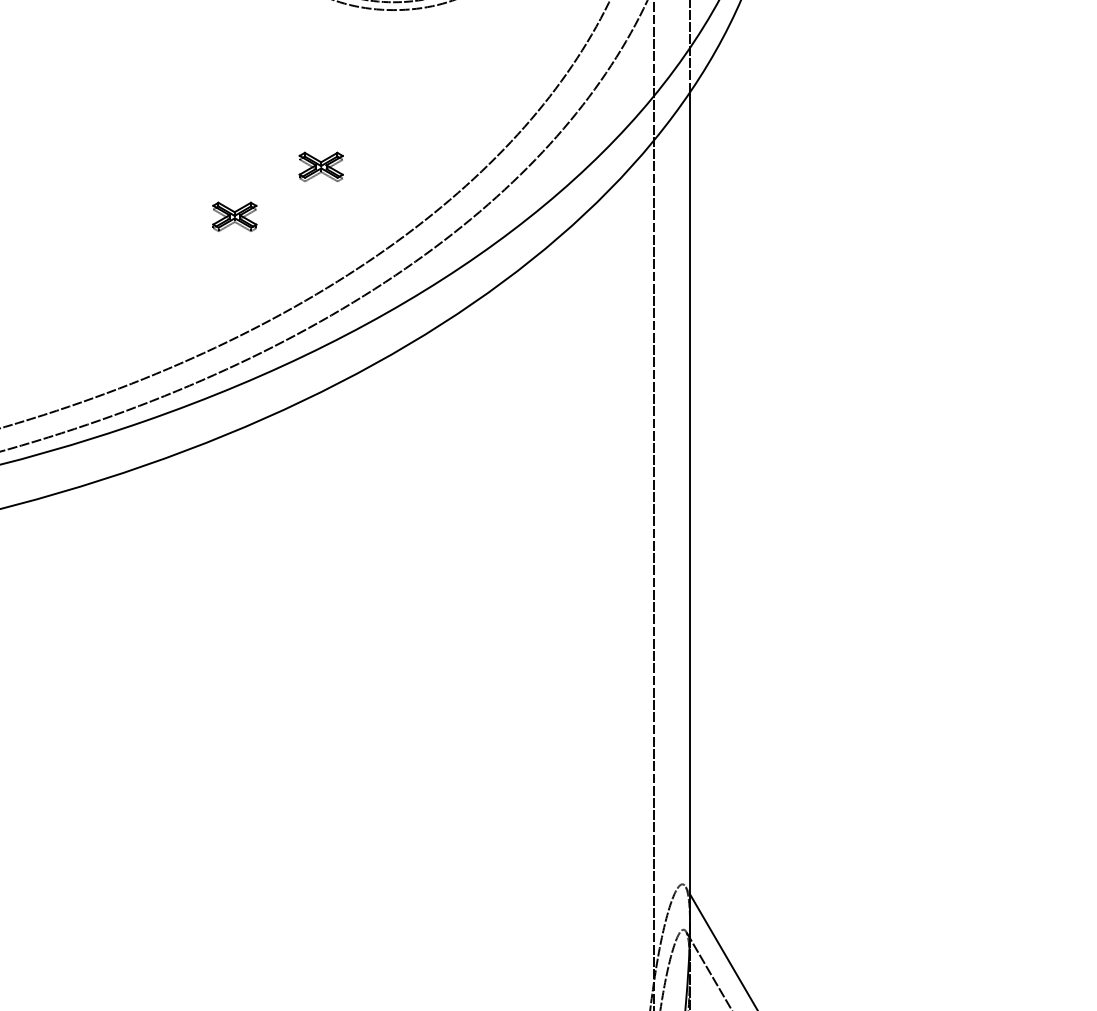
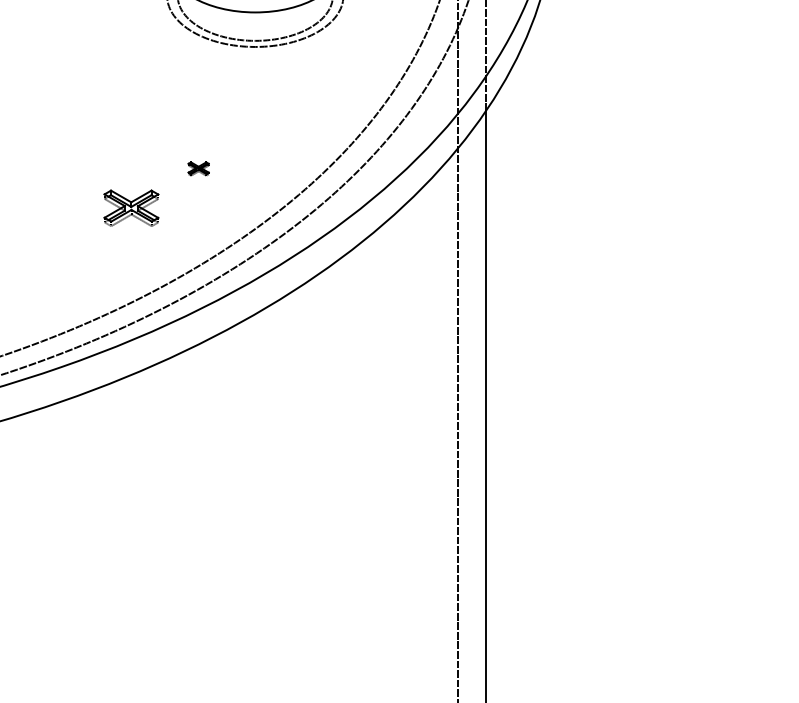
part: (320, 166) -> (198, 168), size x0.6
part: (234, 216) -> (131, 207), size x1.6

